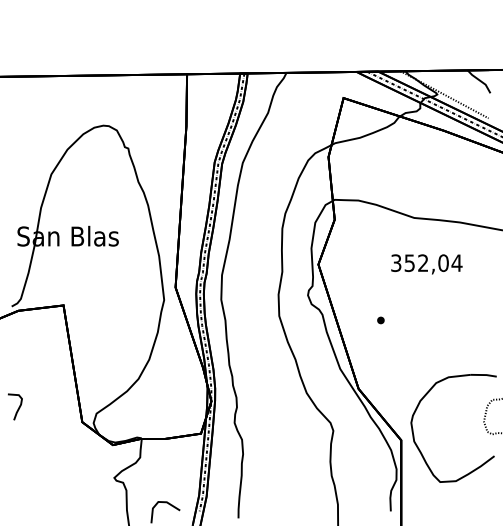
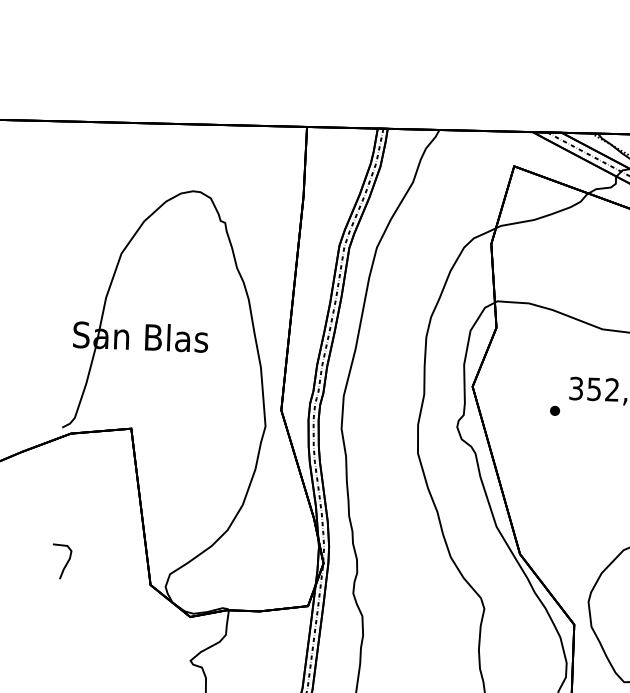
part: (380, 320) -> (554, 410), moved

